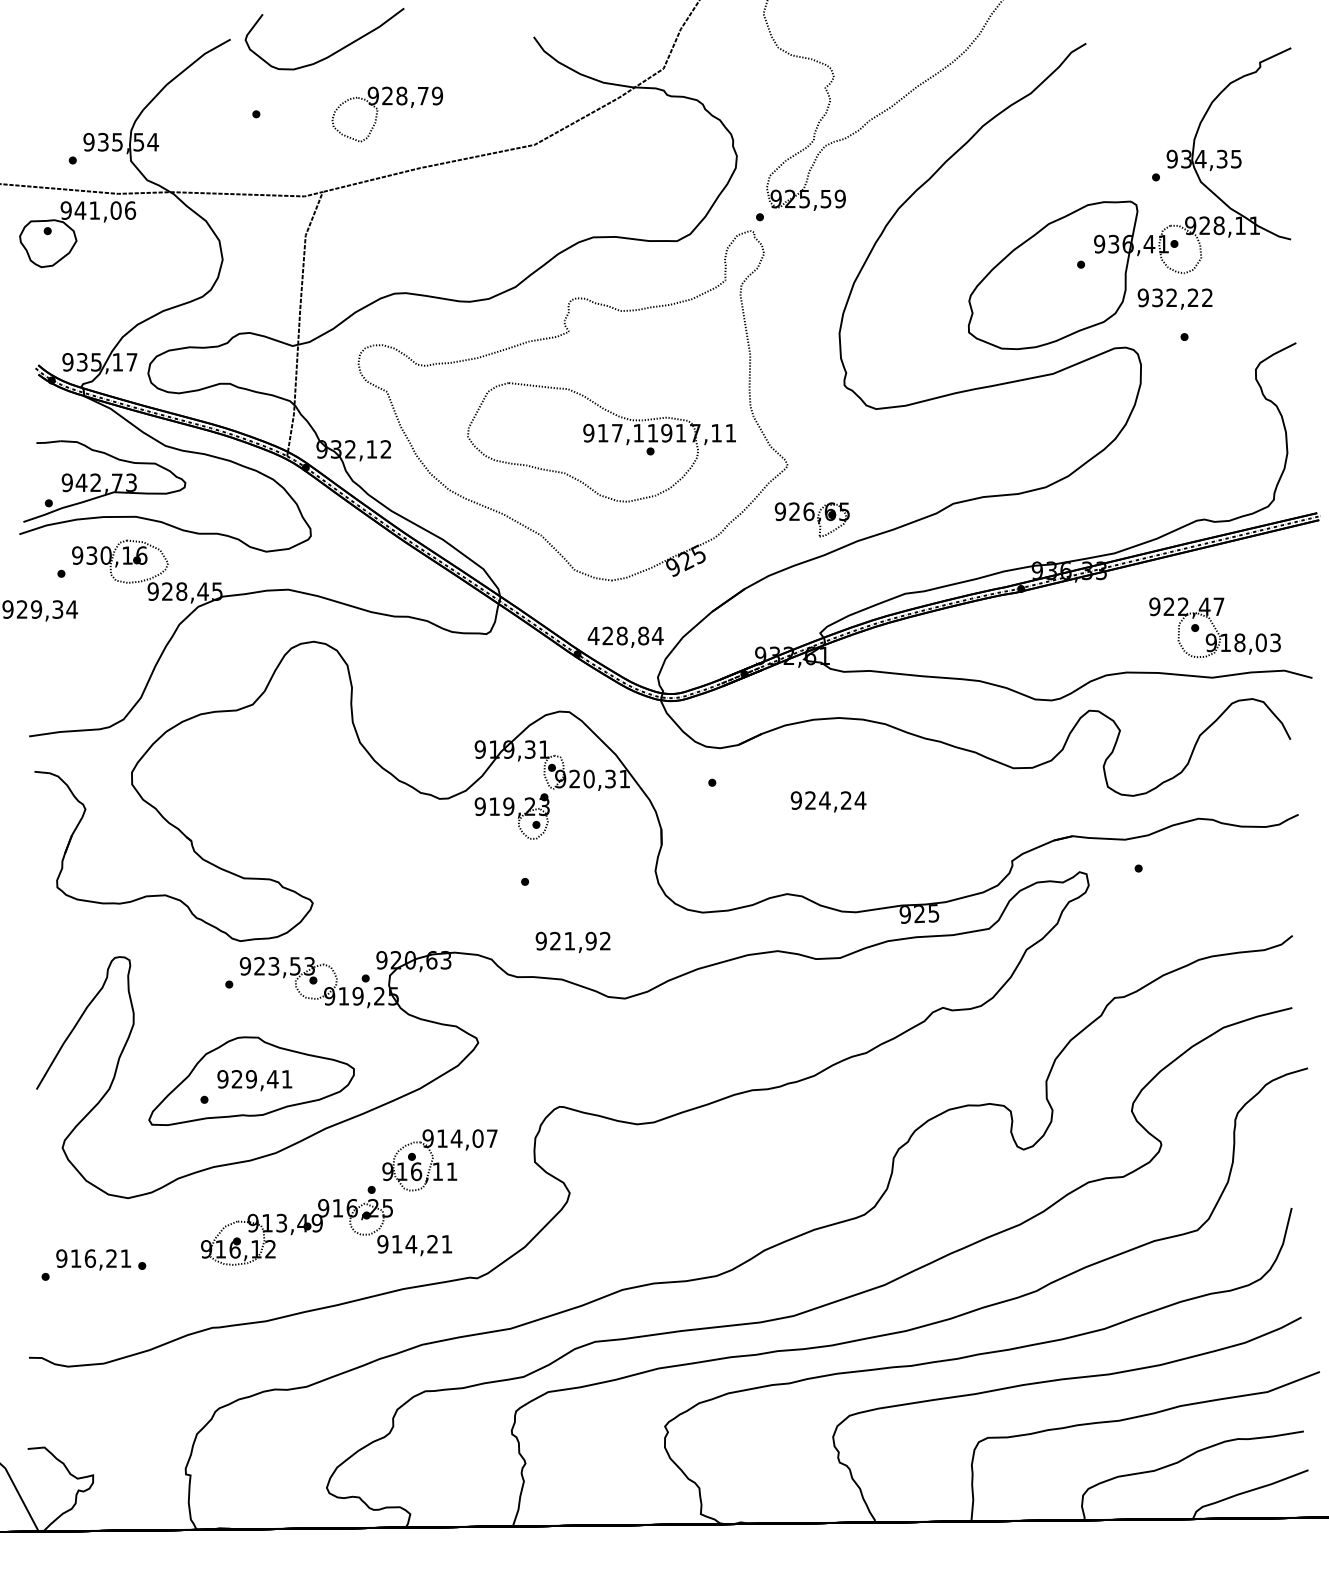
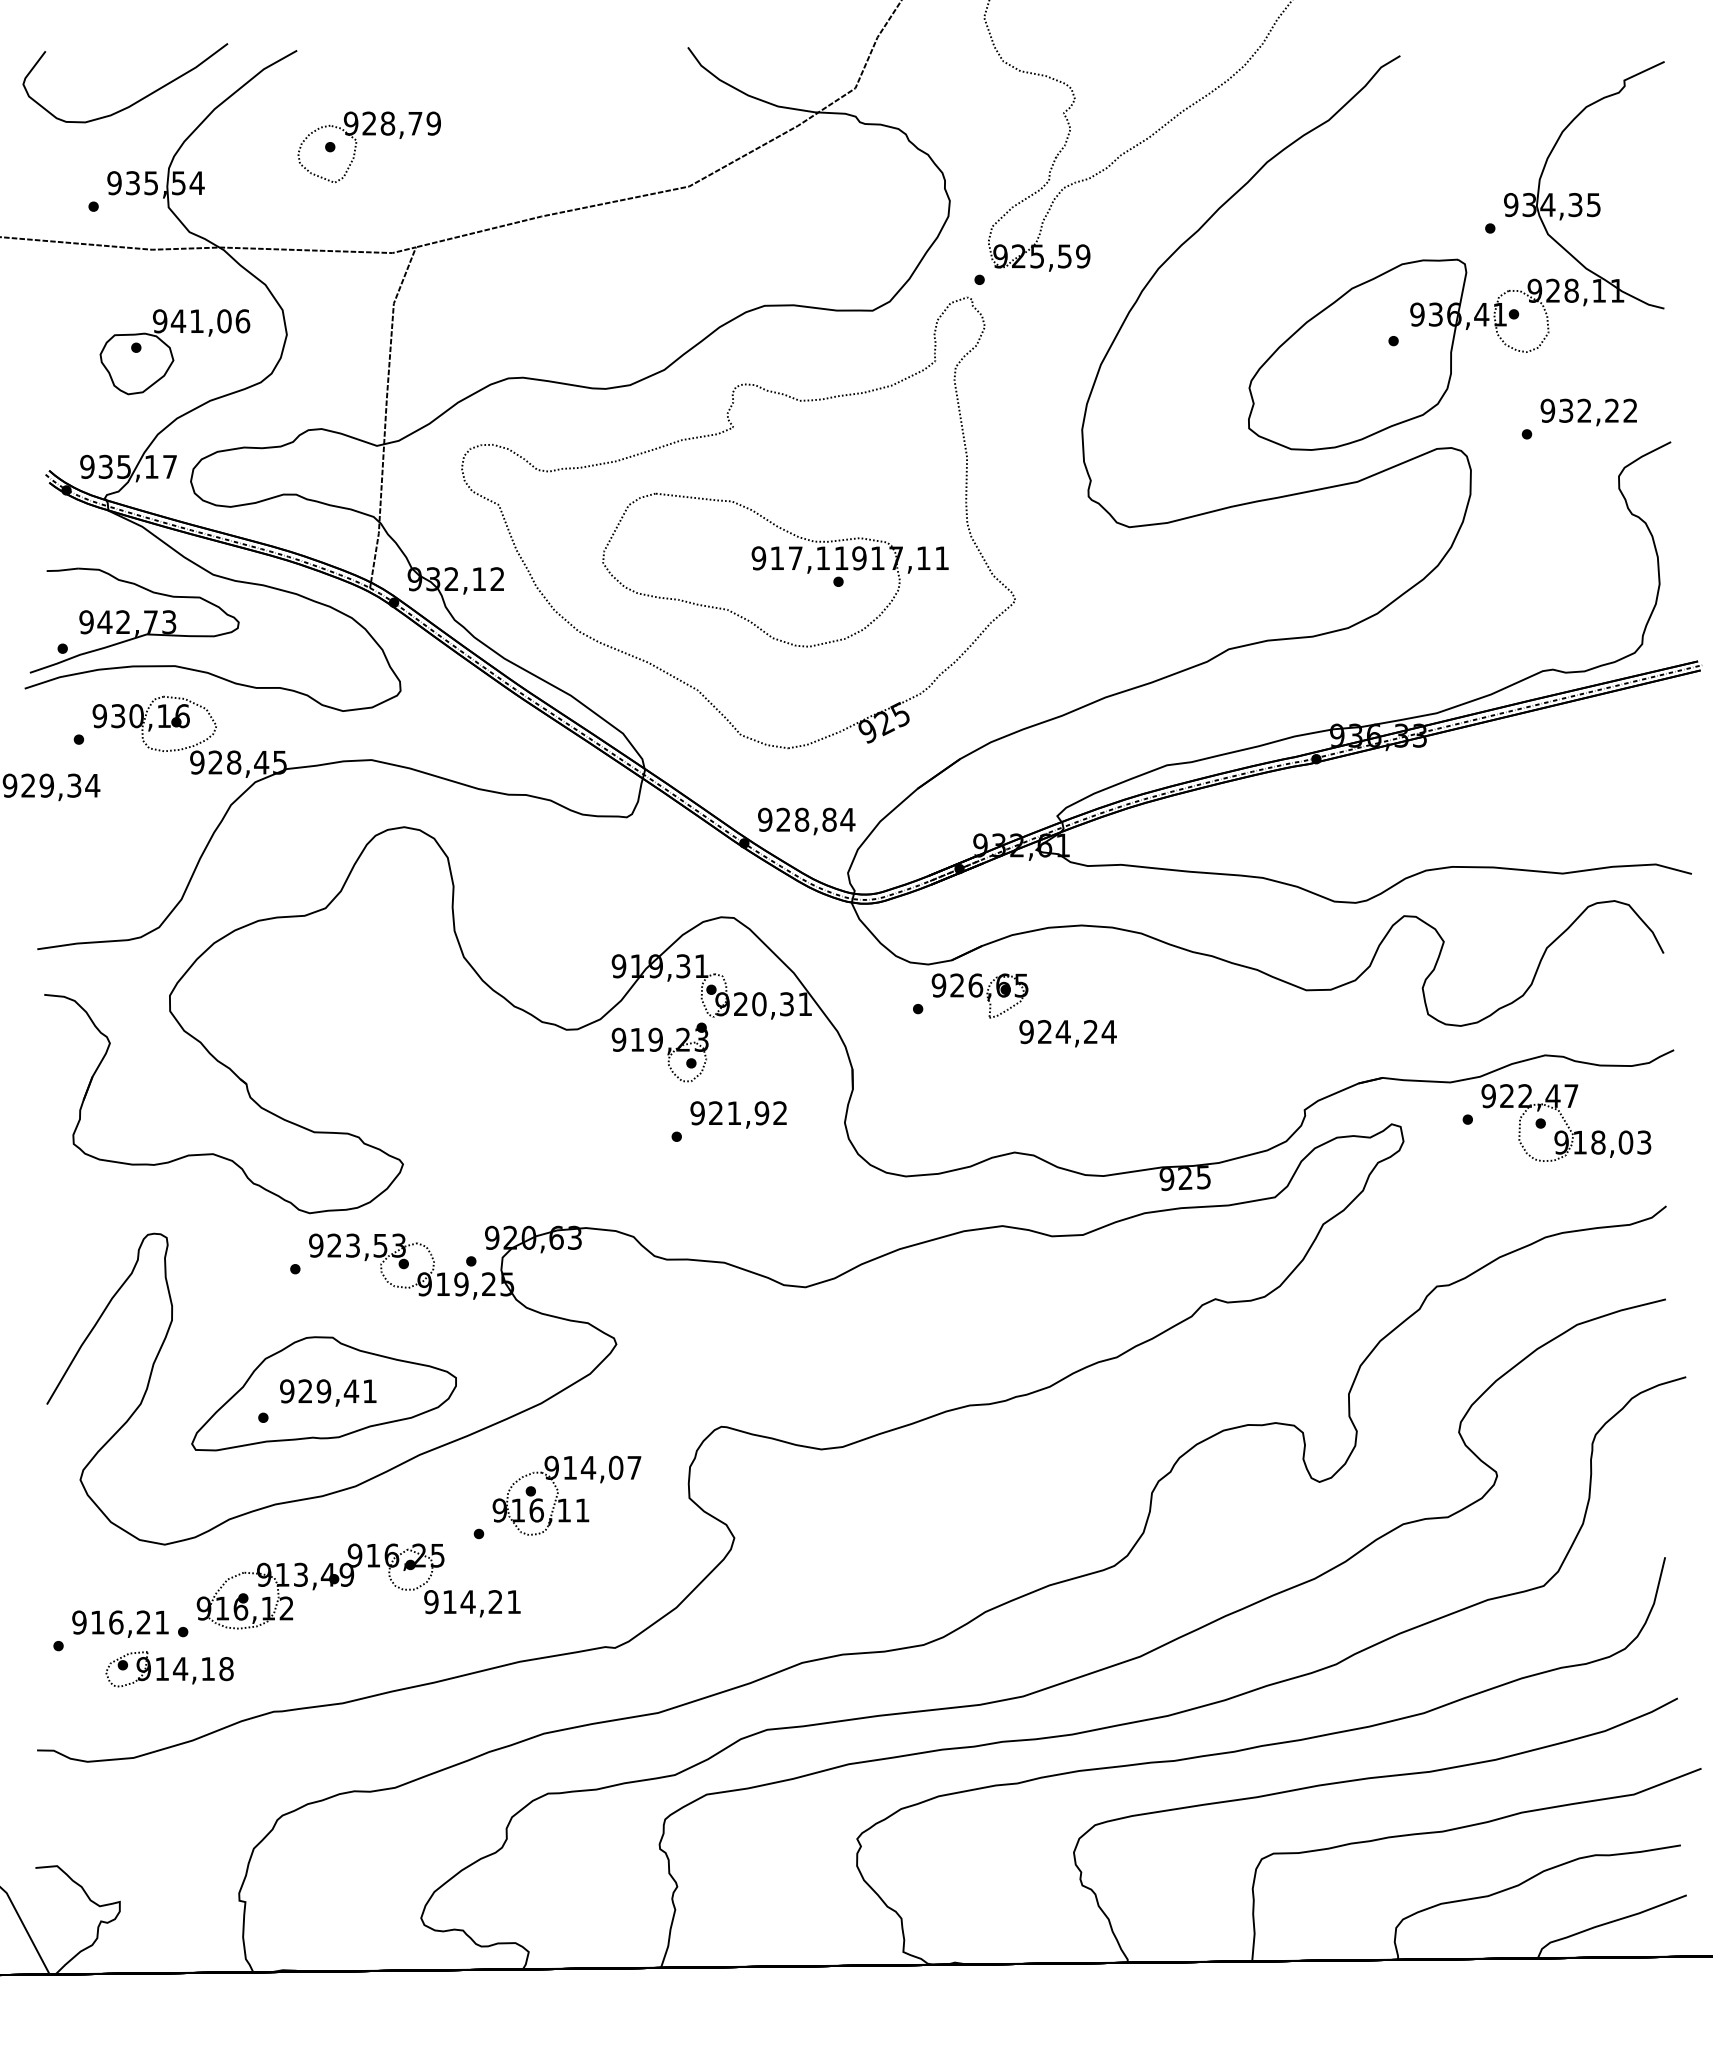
curve: (334, 52) -> (137, 100), moved
part: (378, 111) -> (357, 143), moved
part: (77, 234) -> (174, 352), moved
text: (1174, 299) -> (1588, 412), moved
part: (811, 519) -> (979, 995), moved
part: (1215, 627) -> (1566, 1122), moved
text: (593, 635) -> (764, 819), 428,84 -> 928,84
text: (572, 942) -> (738, 1114), moved
part: (321, 1229) -> (352, 1582), moved
part: (131, 1295) -> (169, 1669), added

